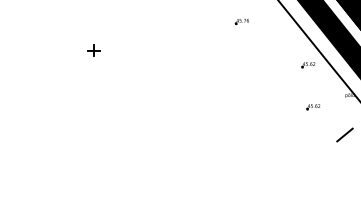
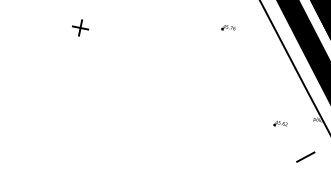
part: (93, 50) -> (80, 27), size x1.43
part: (308, 65) -> (284, 83), removed

